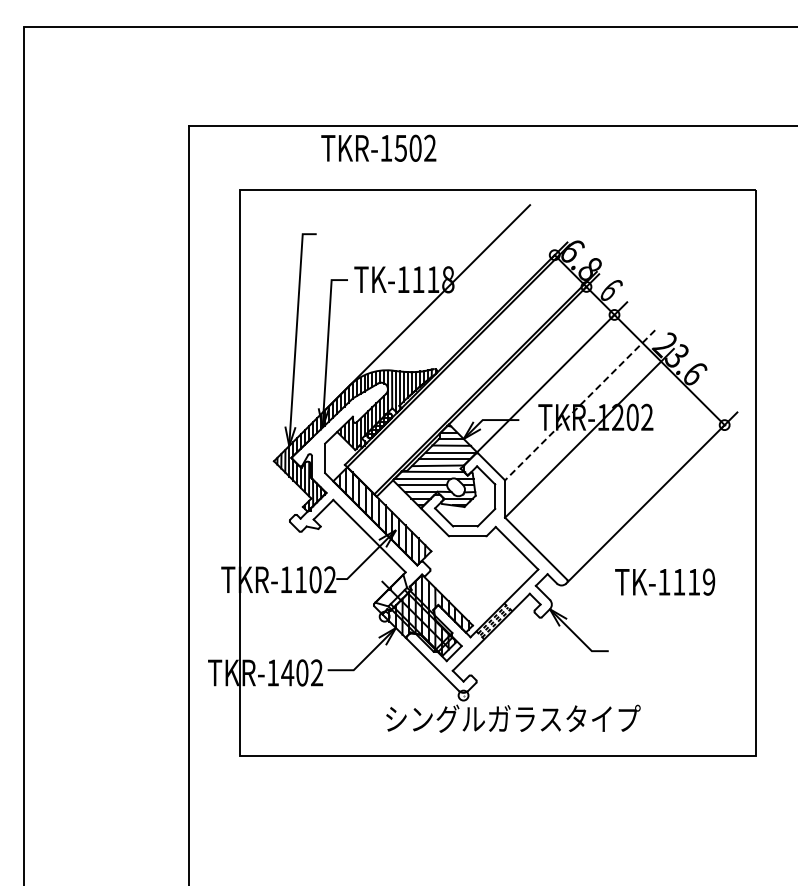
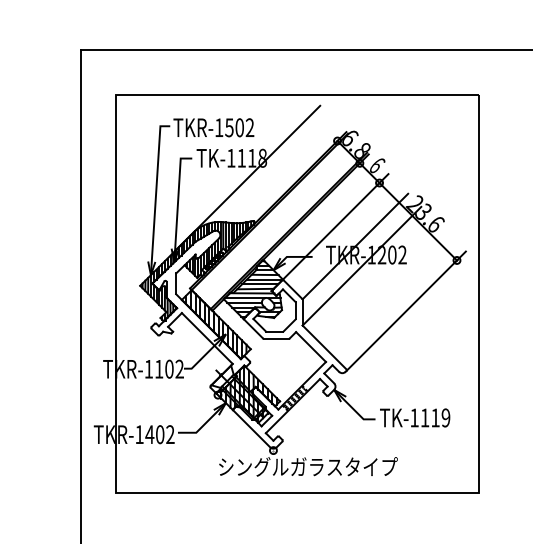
text: (378, 147) -> (213, 127), moved
line: (579, 405) -> (354, 246), dashed -> solid
text: (665, 581) -> (415, 417), moved

